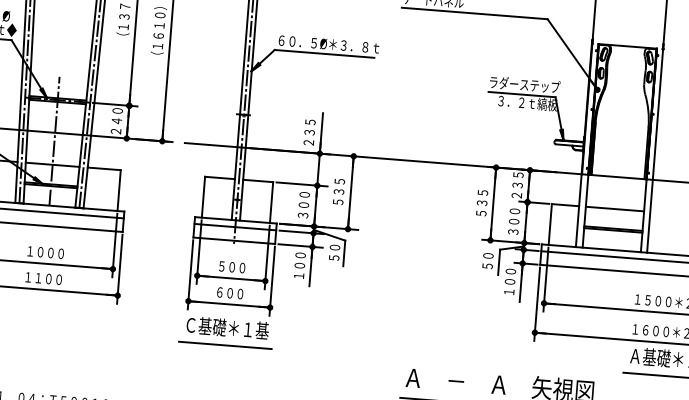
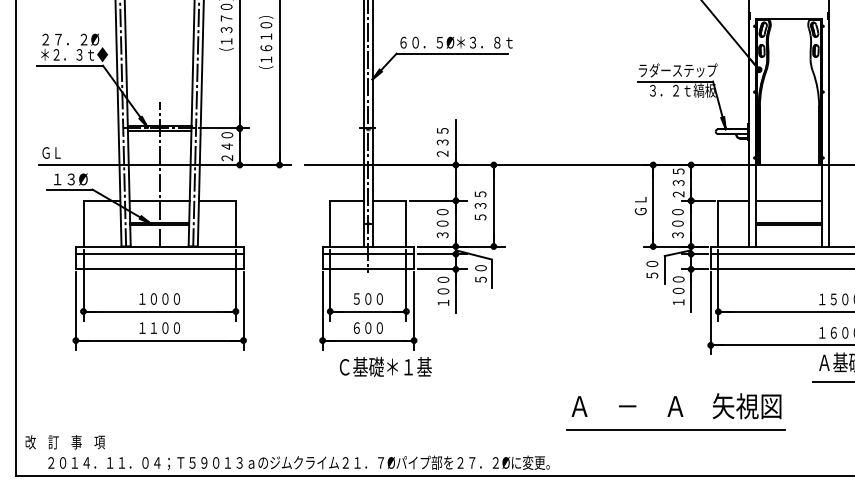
text: (481, 202) -> (640, 205), ５３５ -> ＧＬ
text: (227, 327) -> (385, 366), moved
line: (225, 345) -> (367, 386), removed

